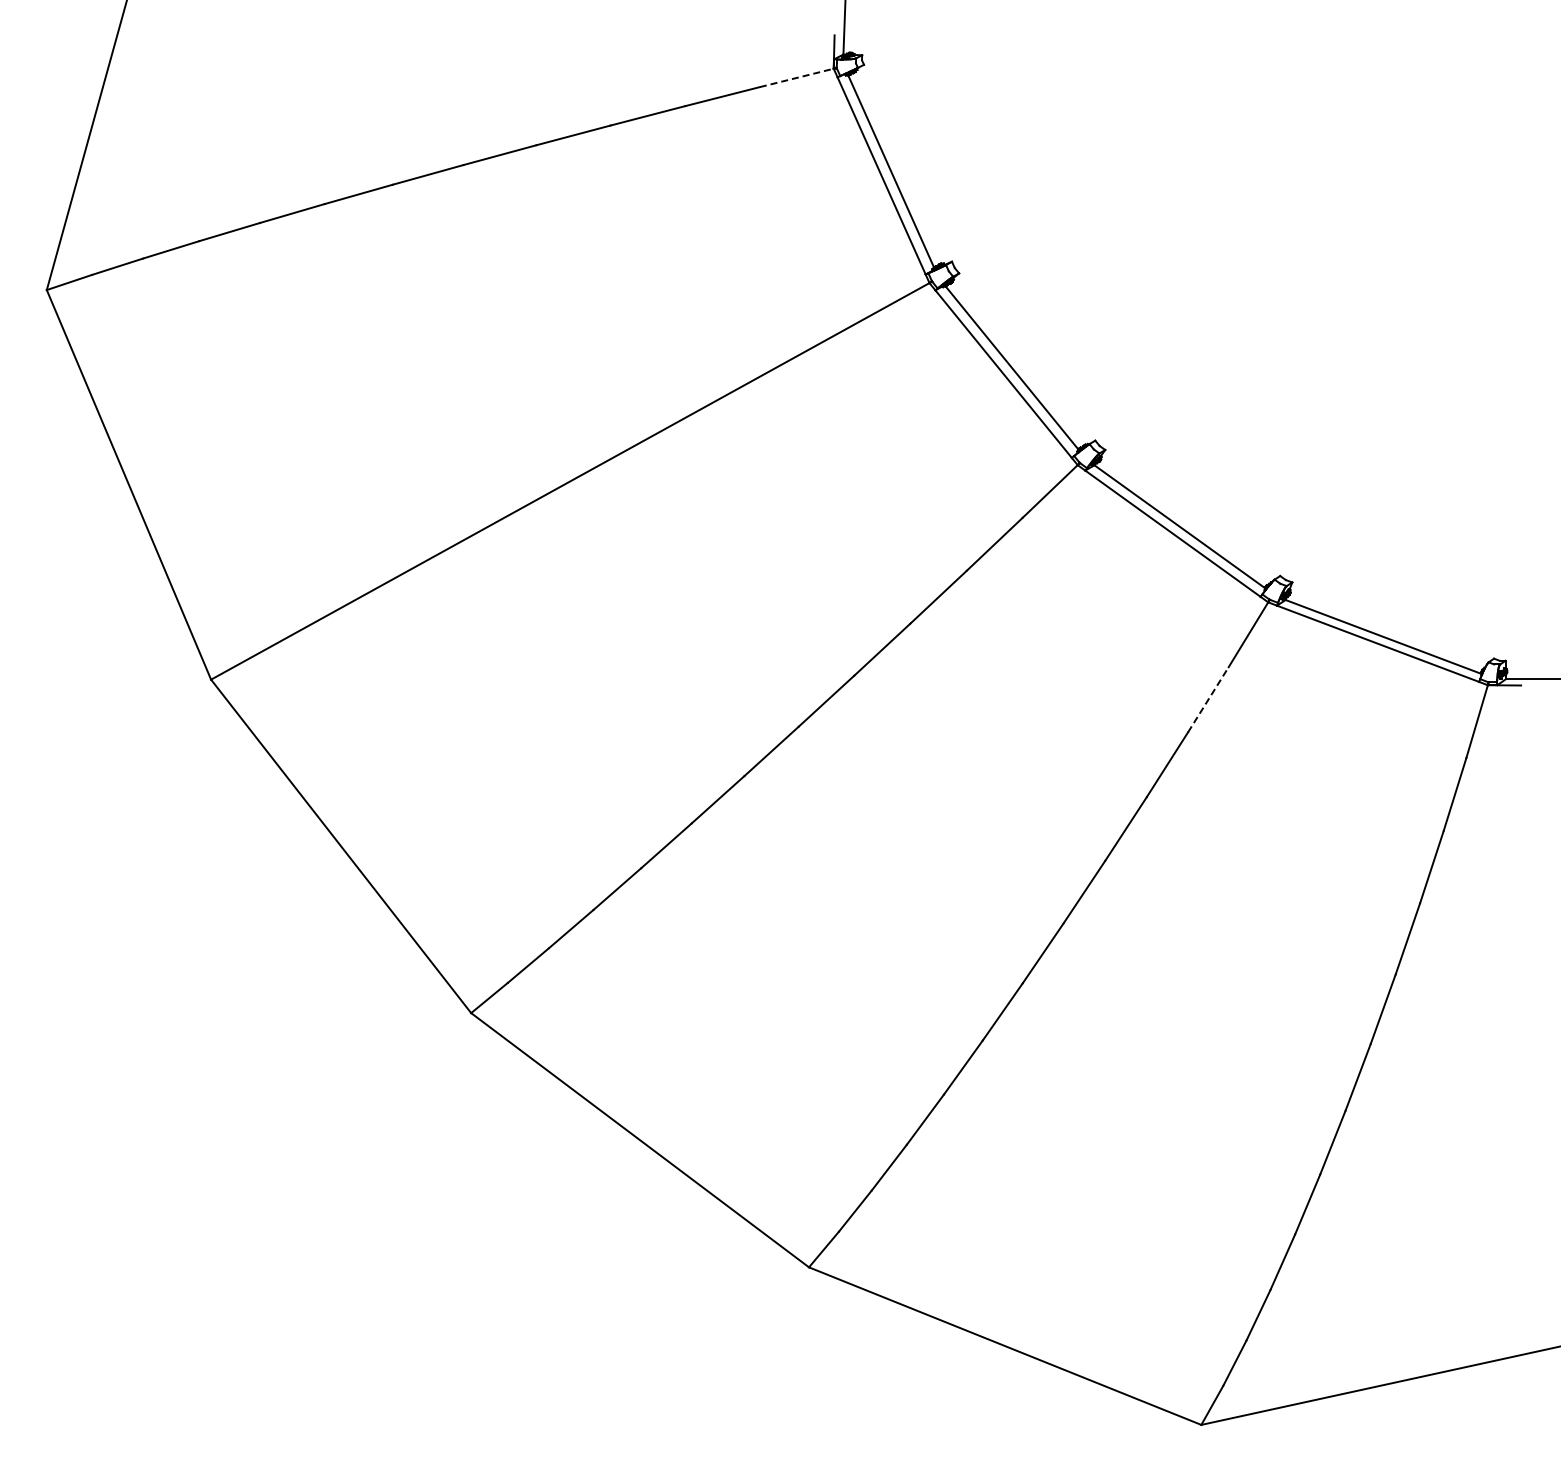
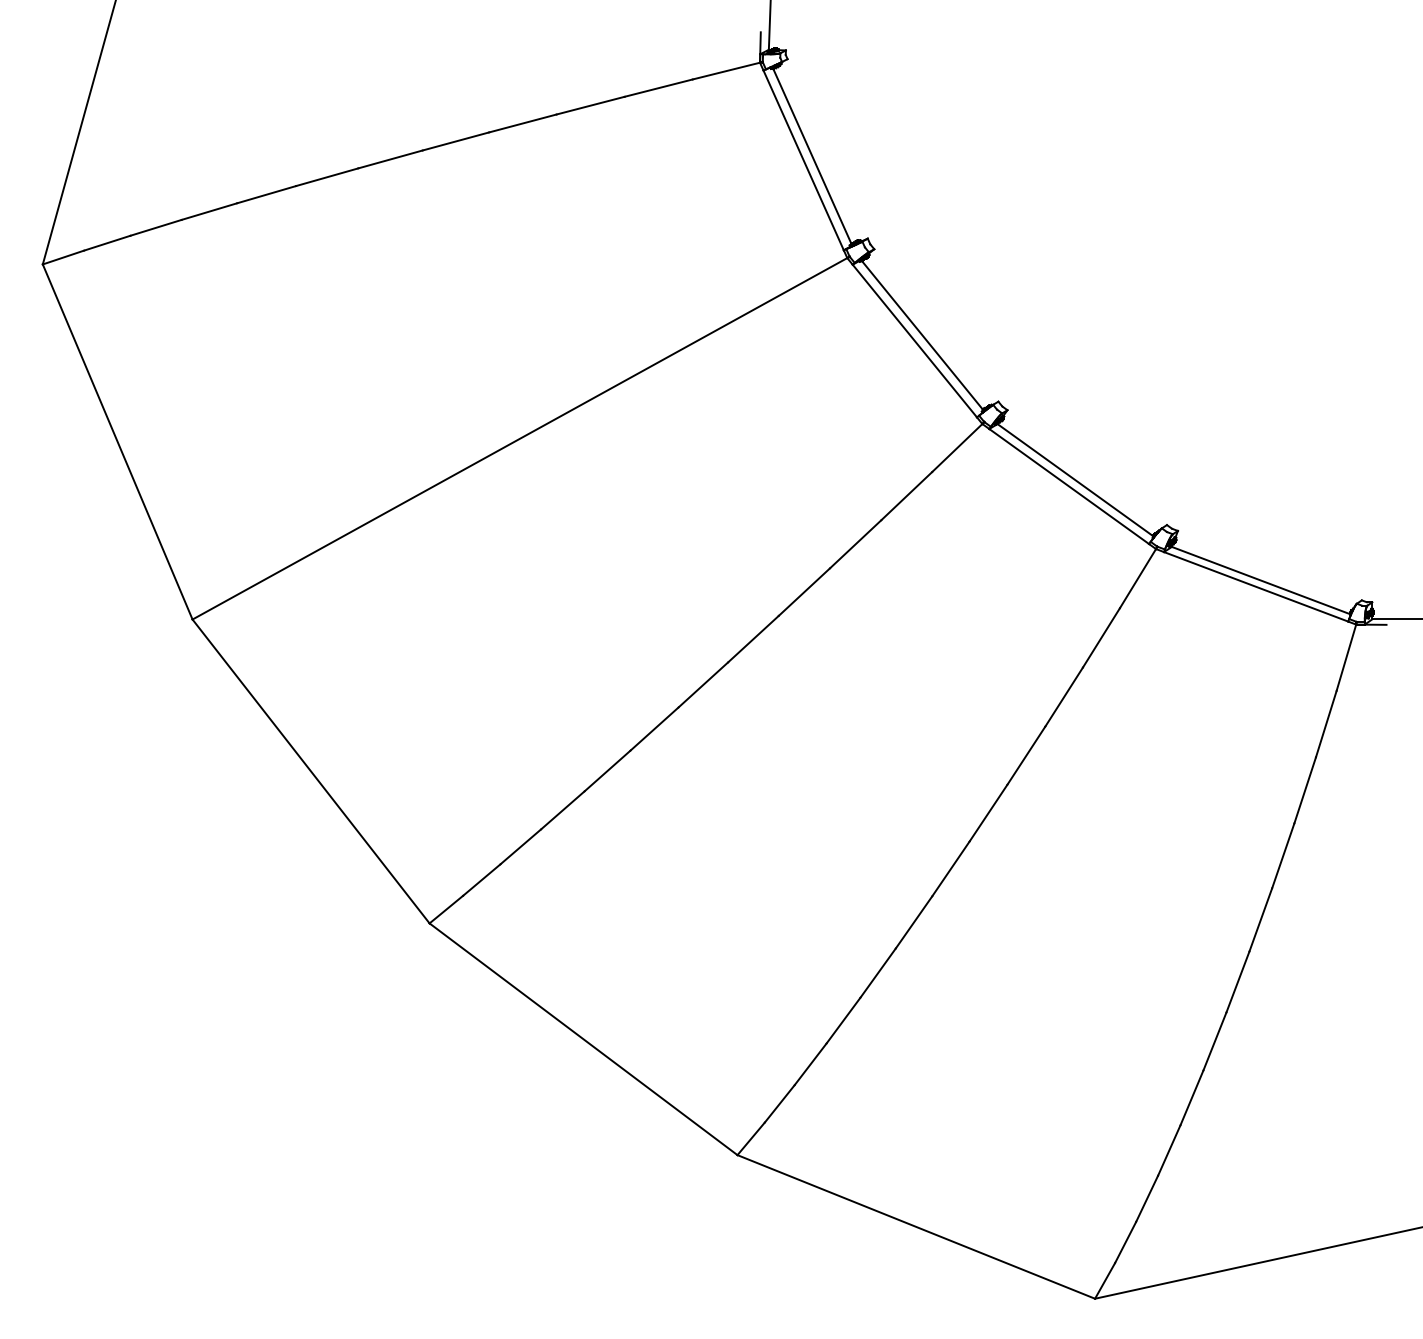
line: (797, 77) -> (726, 70), dashed -> solid
line: (1208, 699) -> (1101, 637), dashed -> solid

